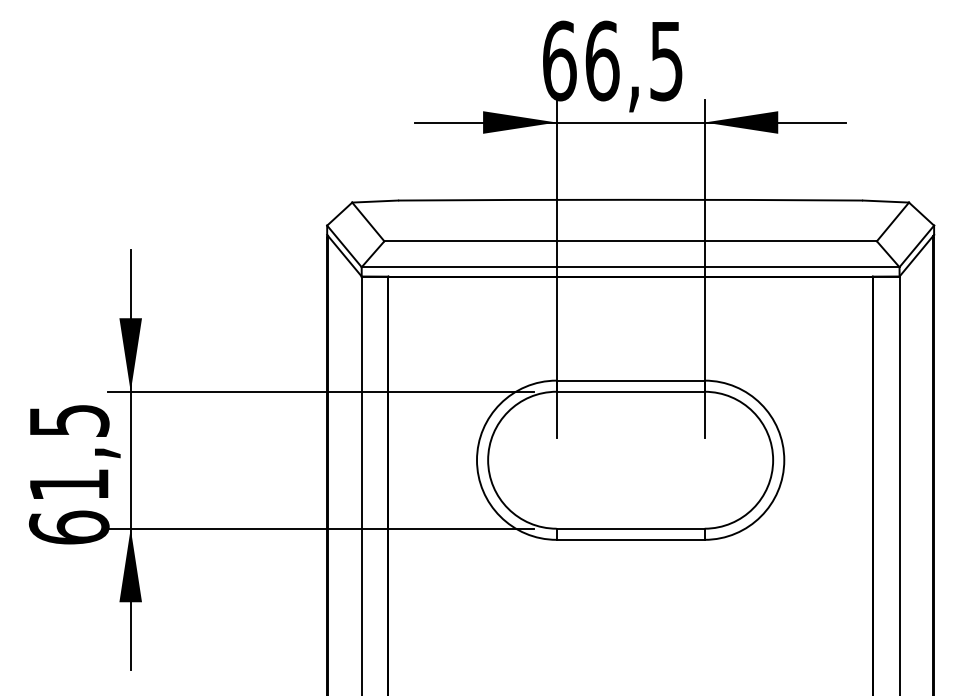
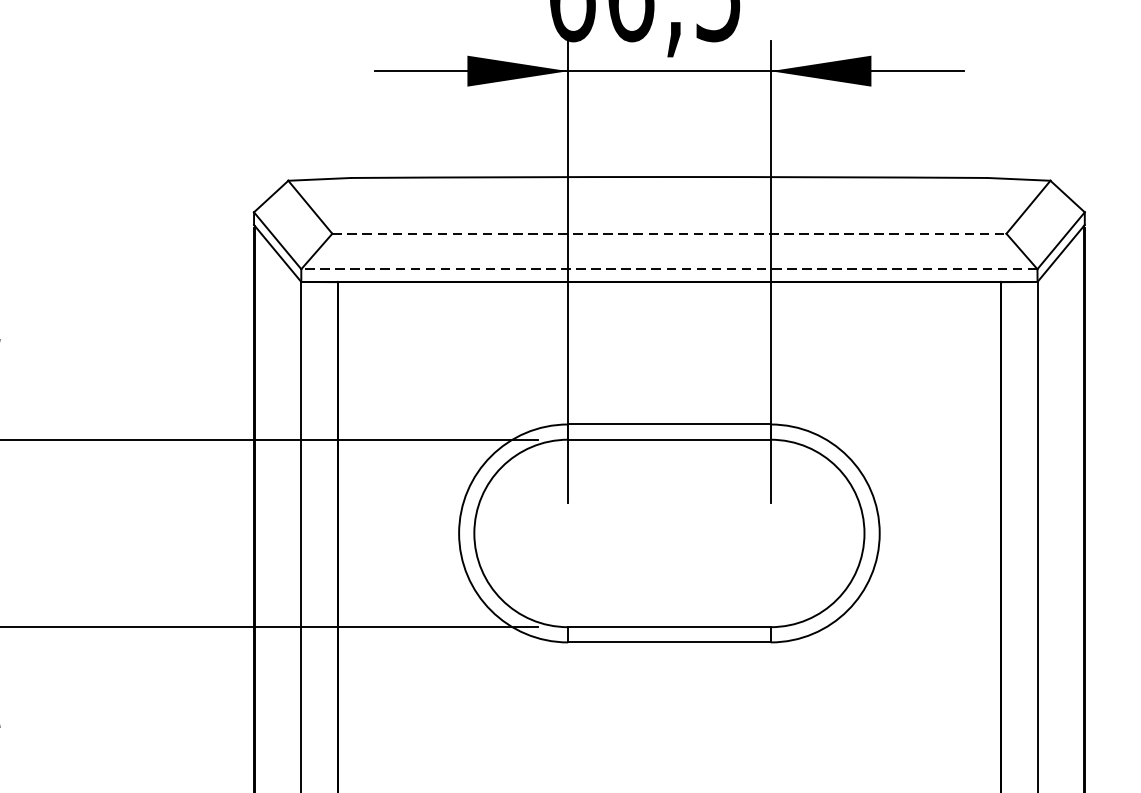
line: (631, 241) -> (670, 234), solid -> dashed
line: (630, 267) -> (669, 269), solid -> dashed

